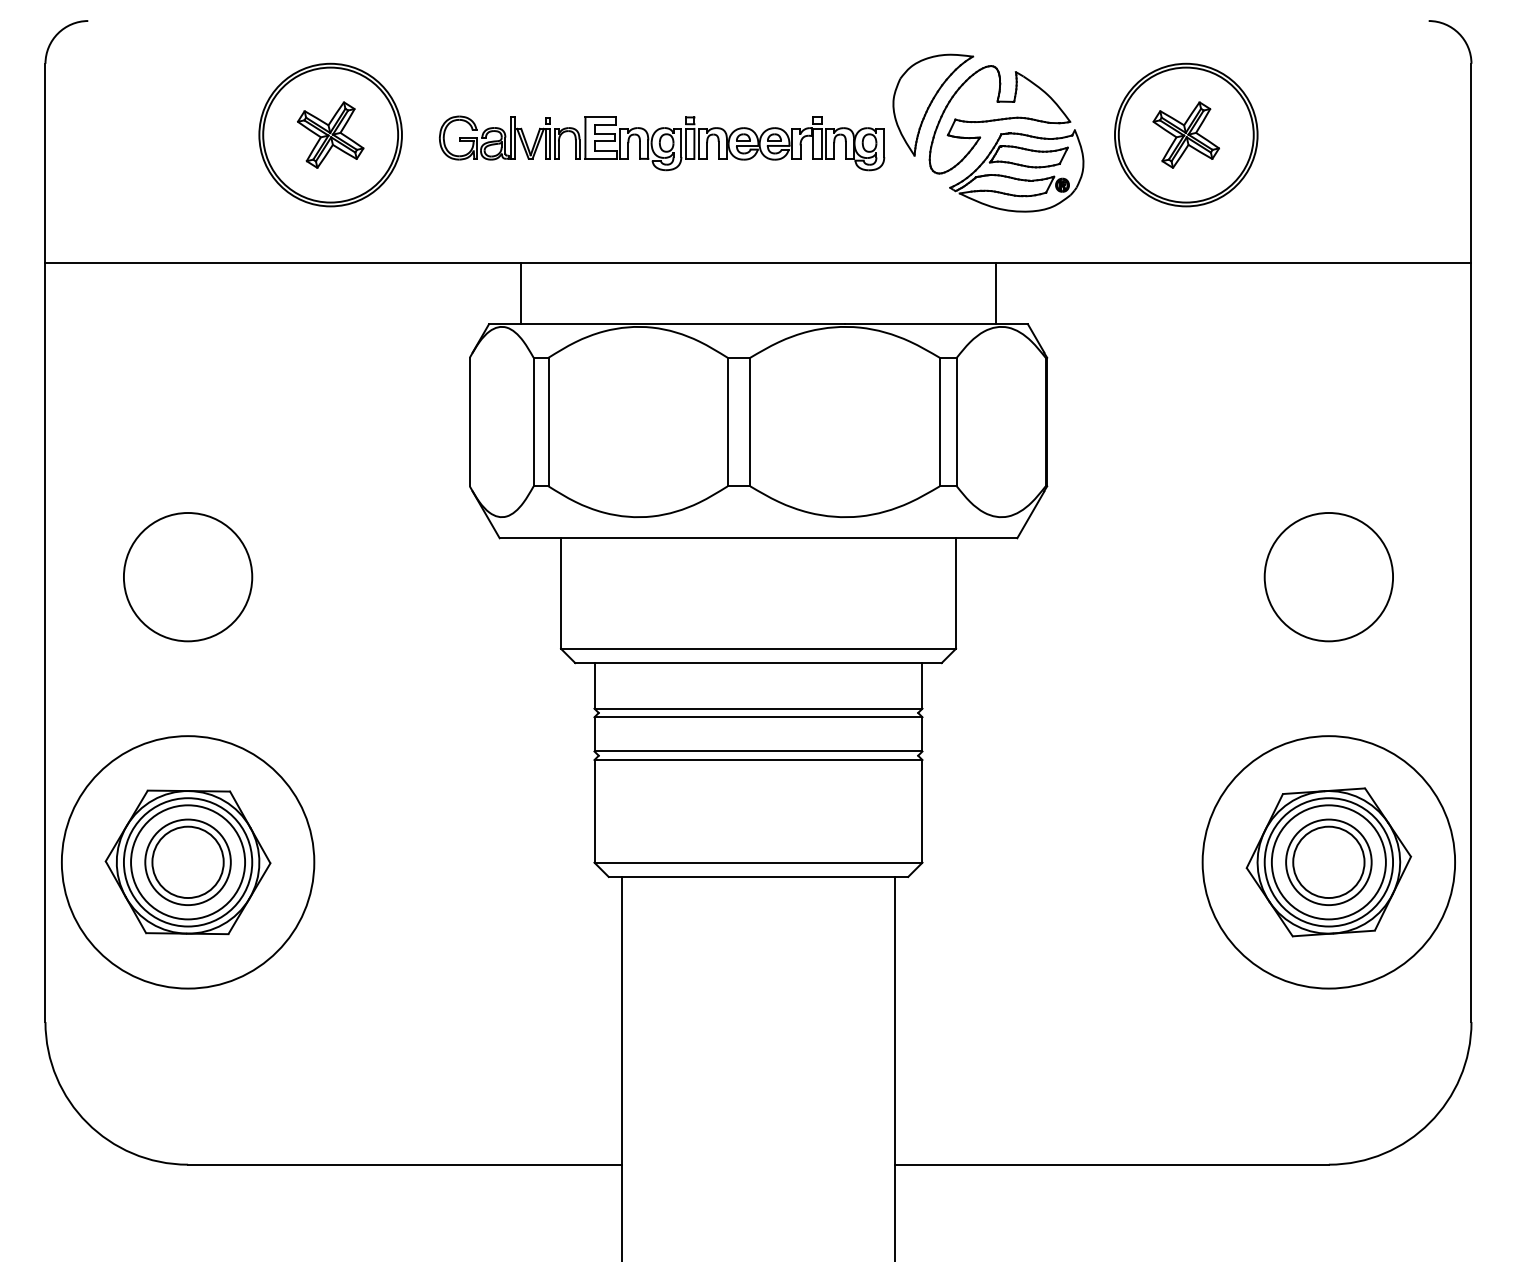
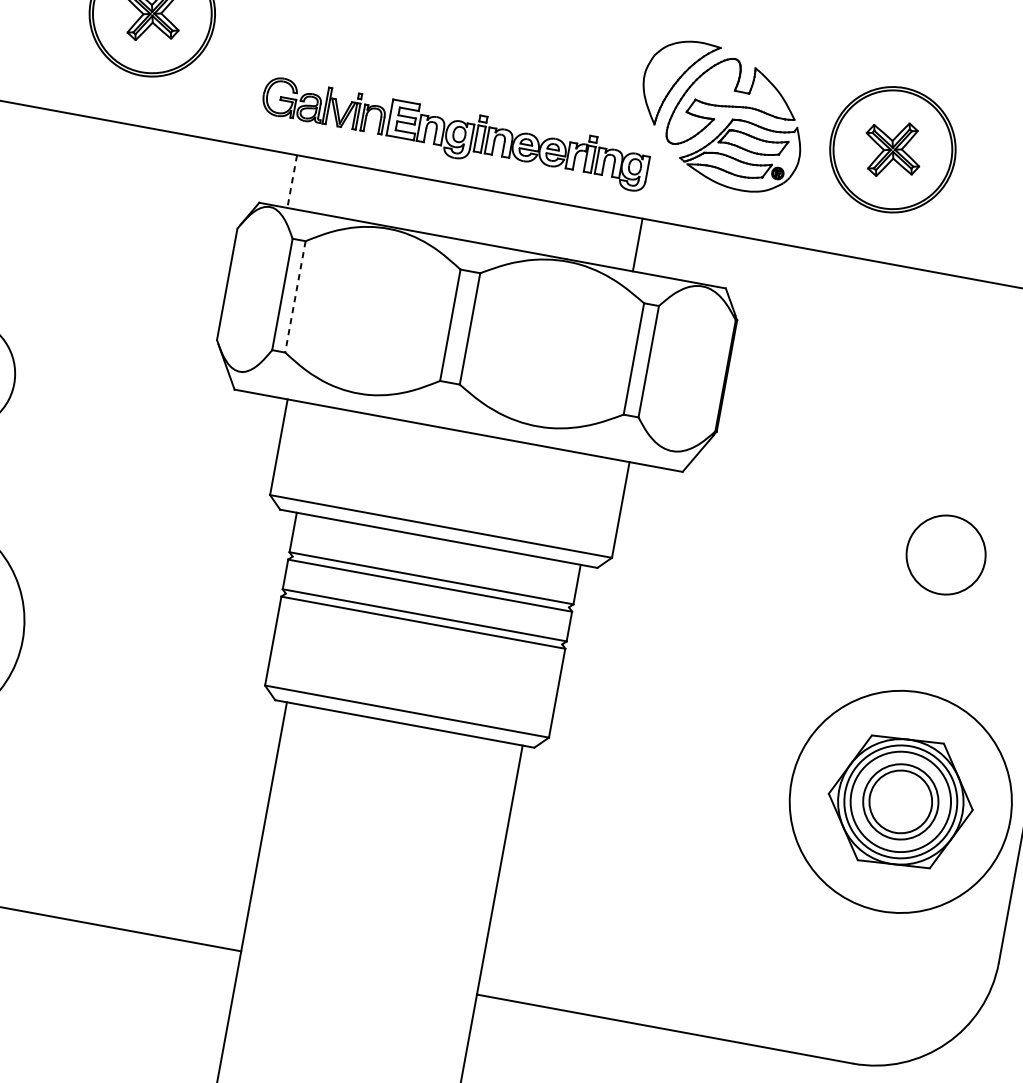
part: (662, 143) -> (455, 134), moved
line: (995, 293) -> (637, 244), moved
line: (521, 294) -> (292, 182), solid -> dashed
line: (548, 422) -> (295, 297), solid -> dashed
circle: (1328, 576) -> (945, 554), size x0.7

